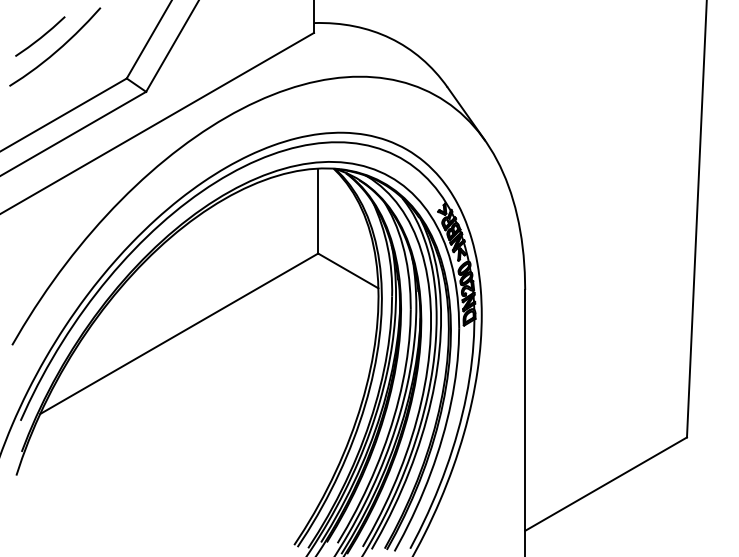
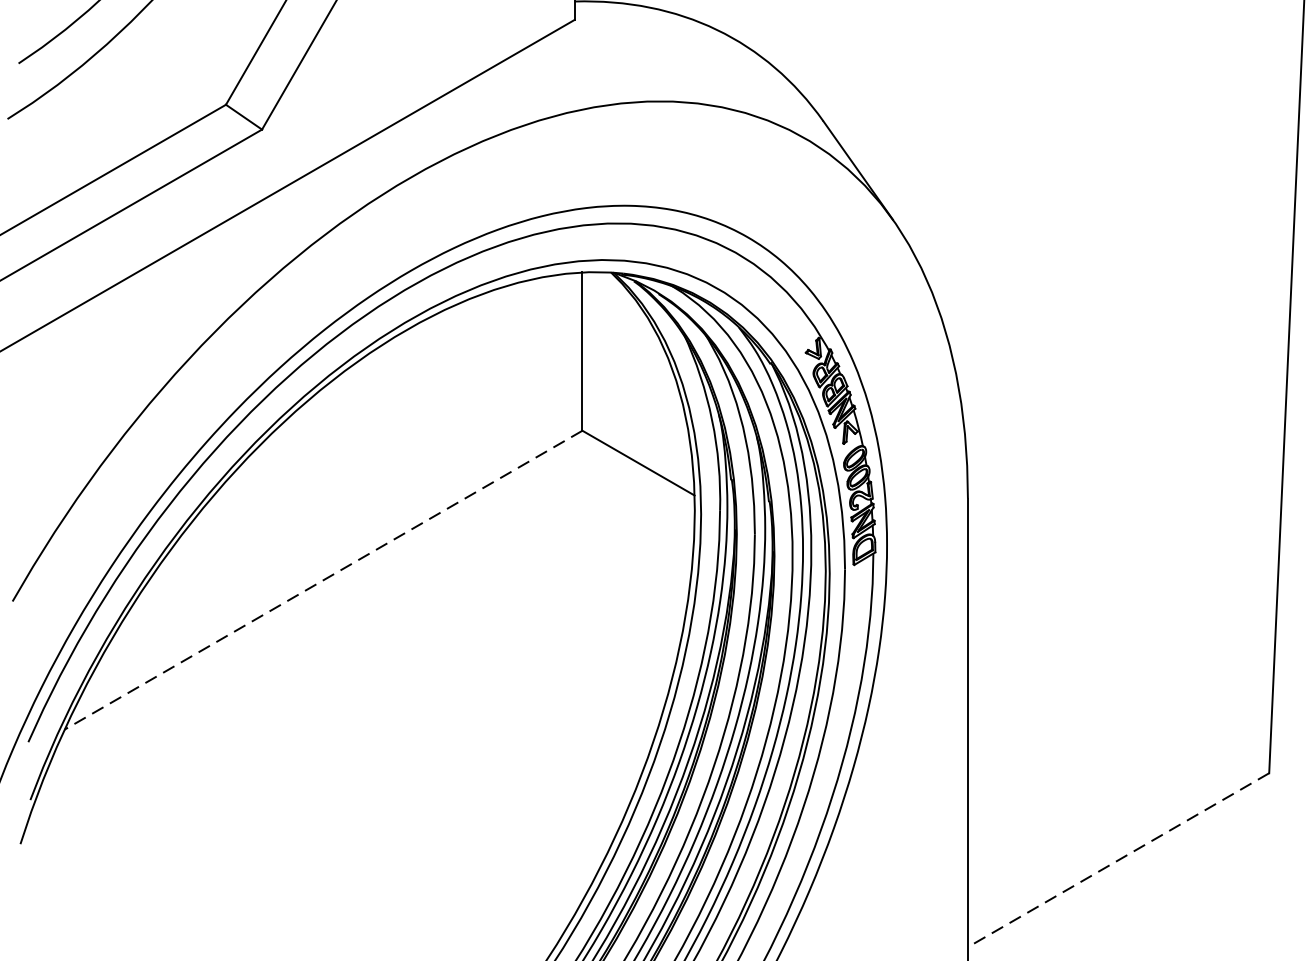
line: (179, 333) -> (324, 579), solid -> dashed
line: (605, 484) -> (1117, 860), solid -> dashed

